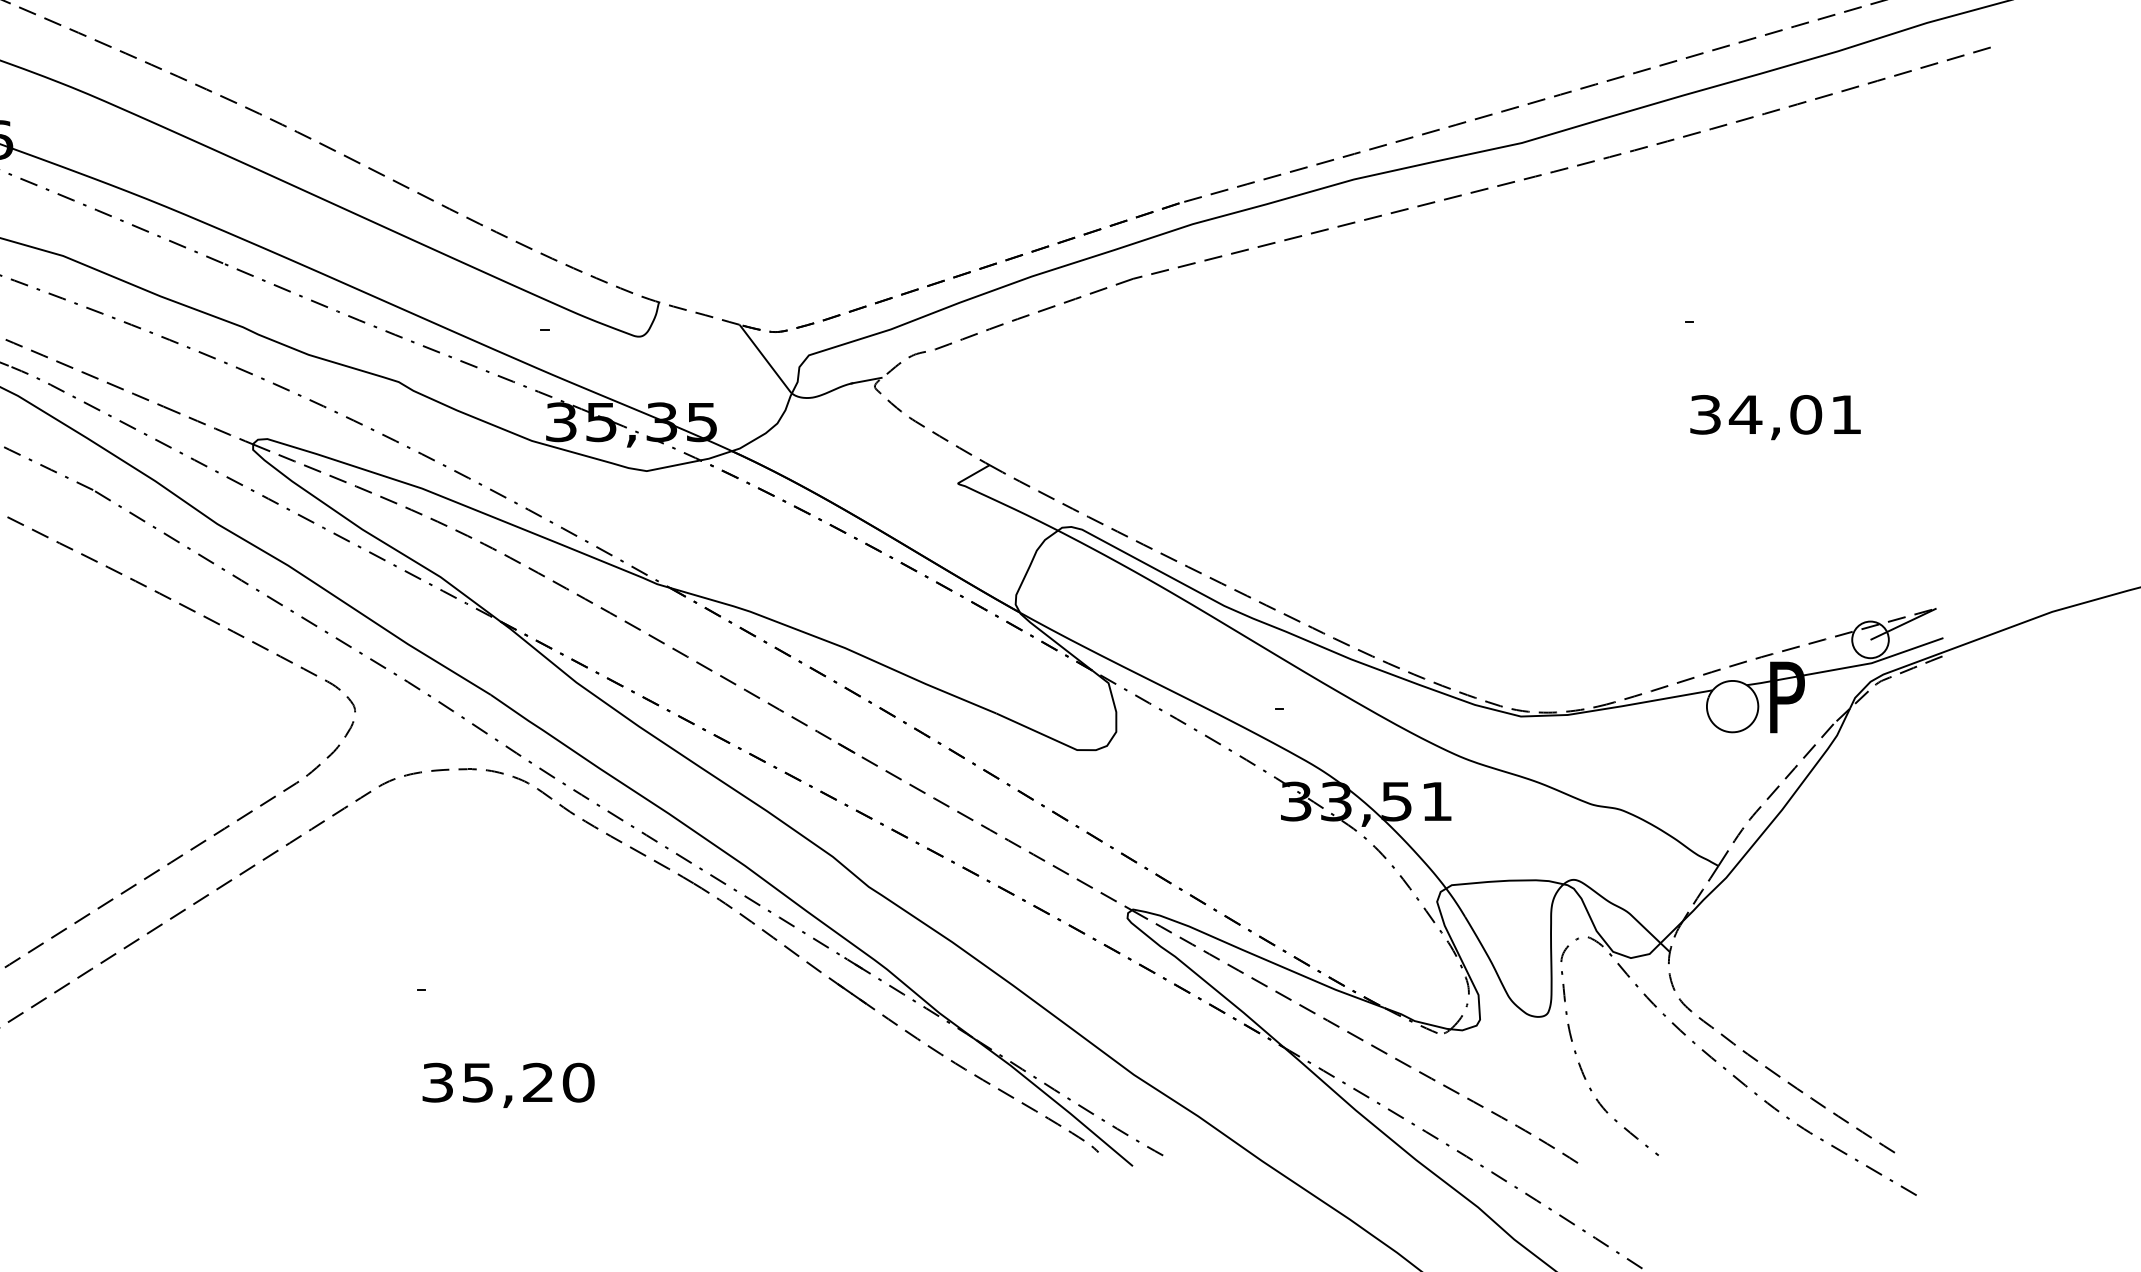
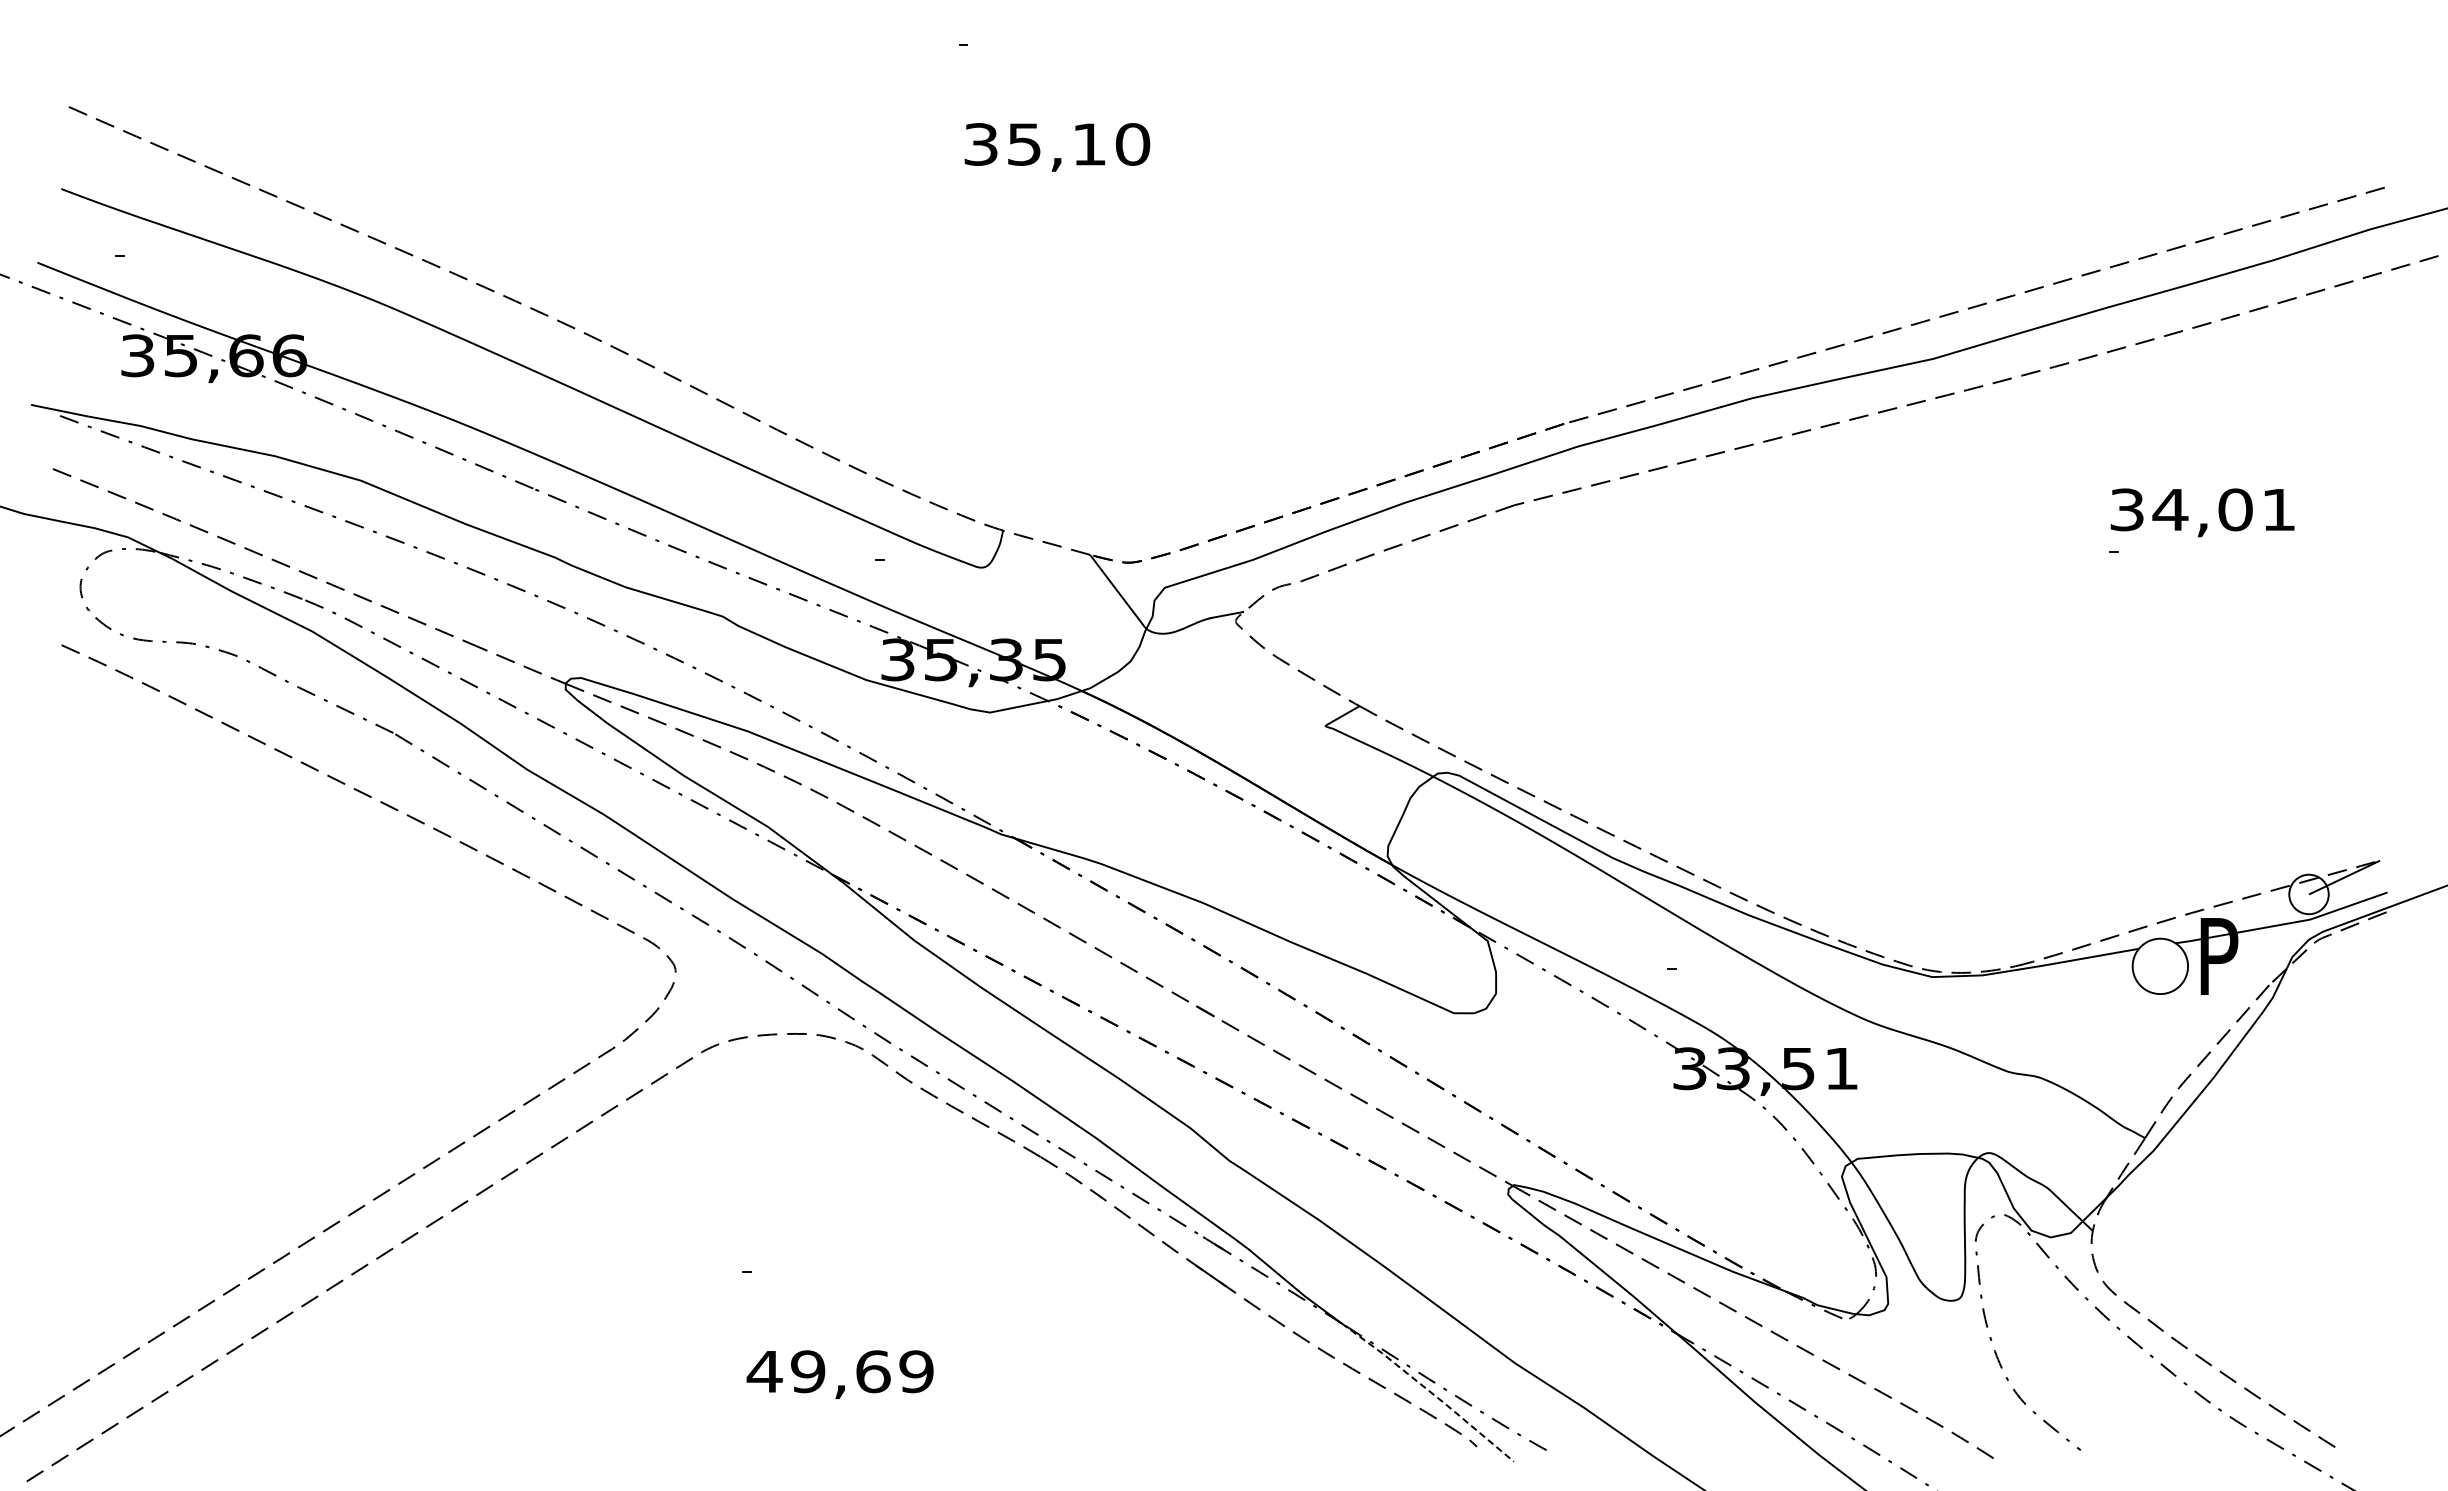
text: (1775, 417) -> (2202, 512), moved
text: (507, 1082) -> (839, 1371), 35,20 -> 49,69
line: (1054, 1101) -> (1429, 1391), solid -> dashed

